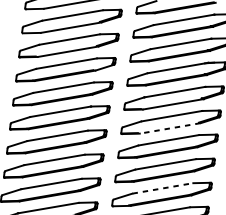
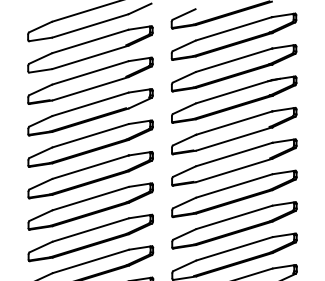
line: (170, 128) -> (234, 170), dashed -> solid
line: (162, 188) -> (234, 248), dashed -> solid

